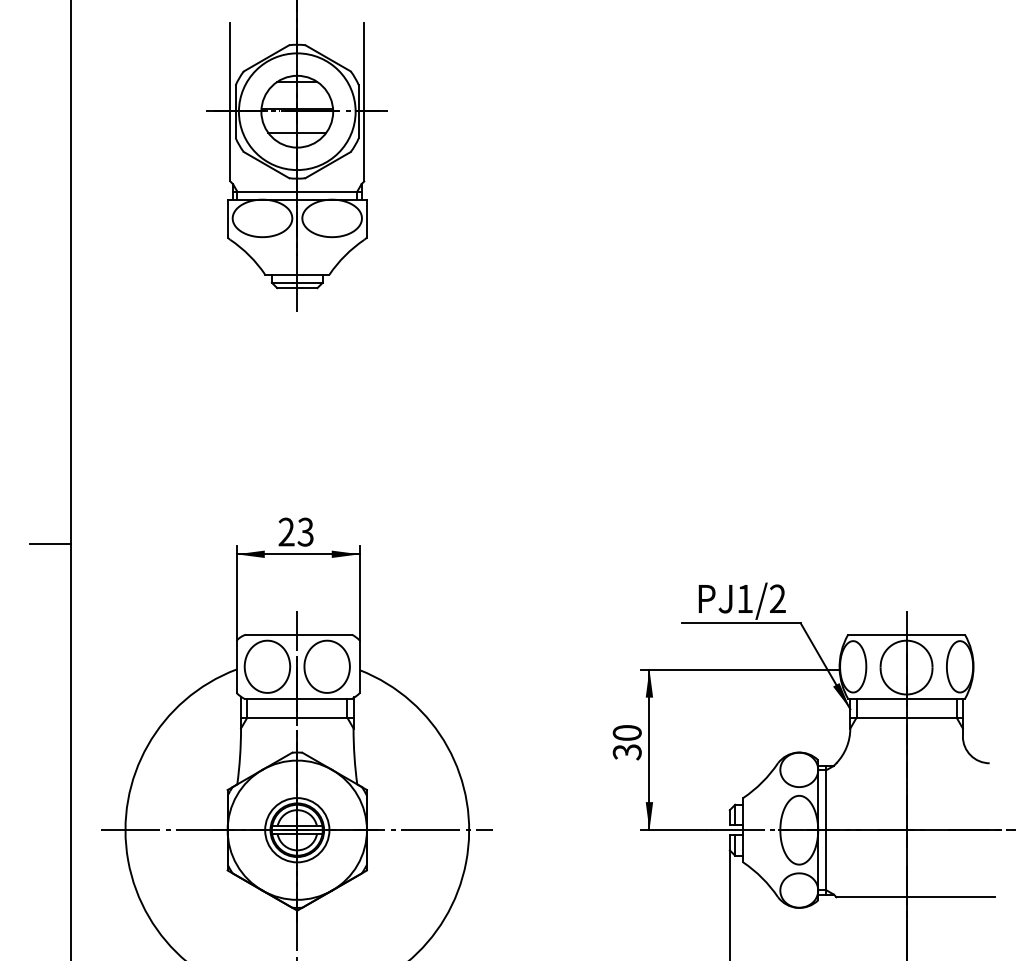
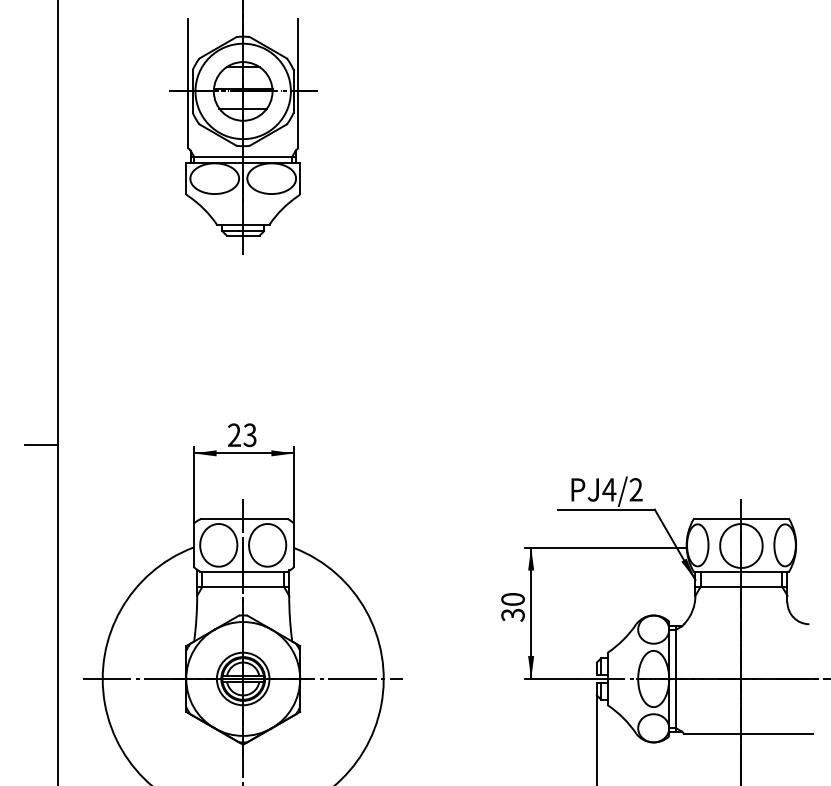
text: (745, 598) -> (609, 489), PJ1/2 -> PJ4/2

